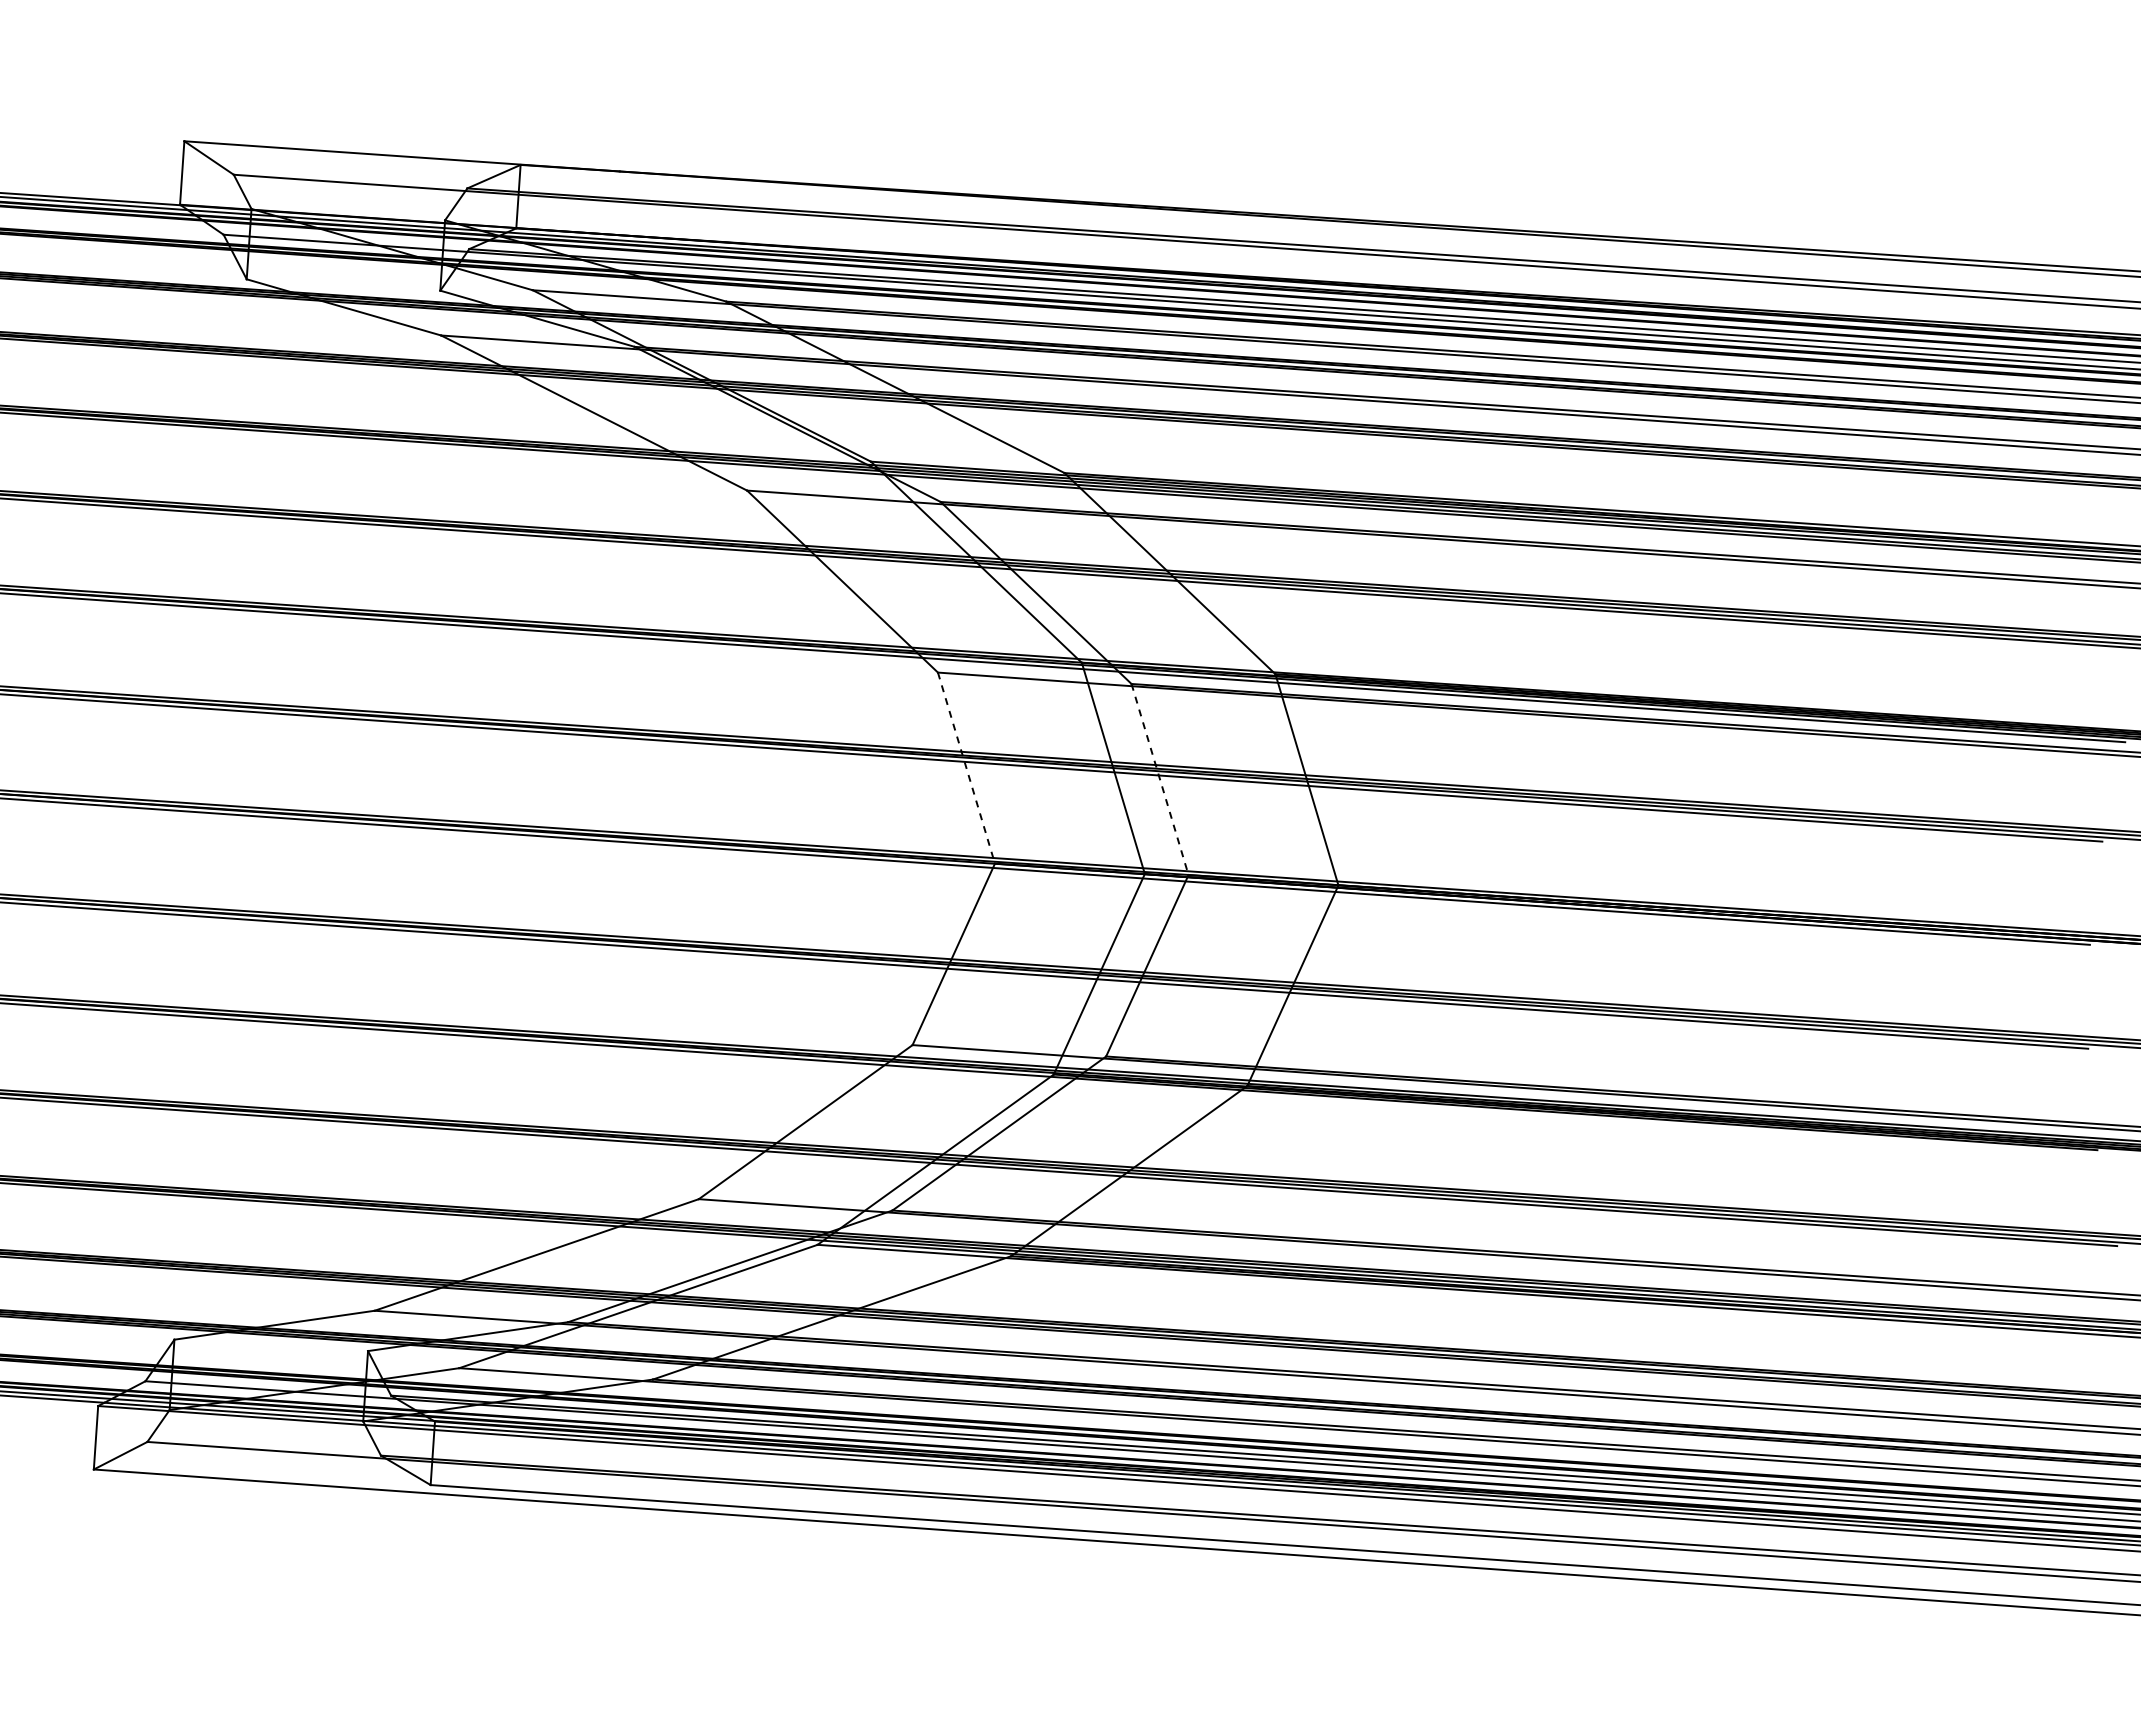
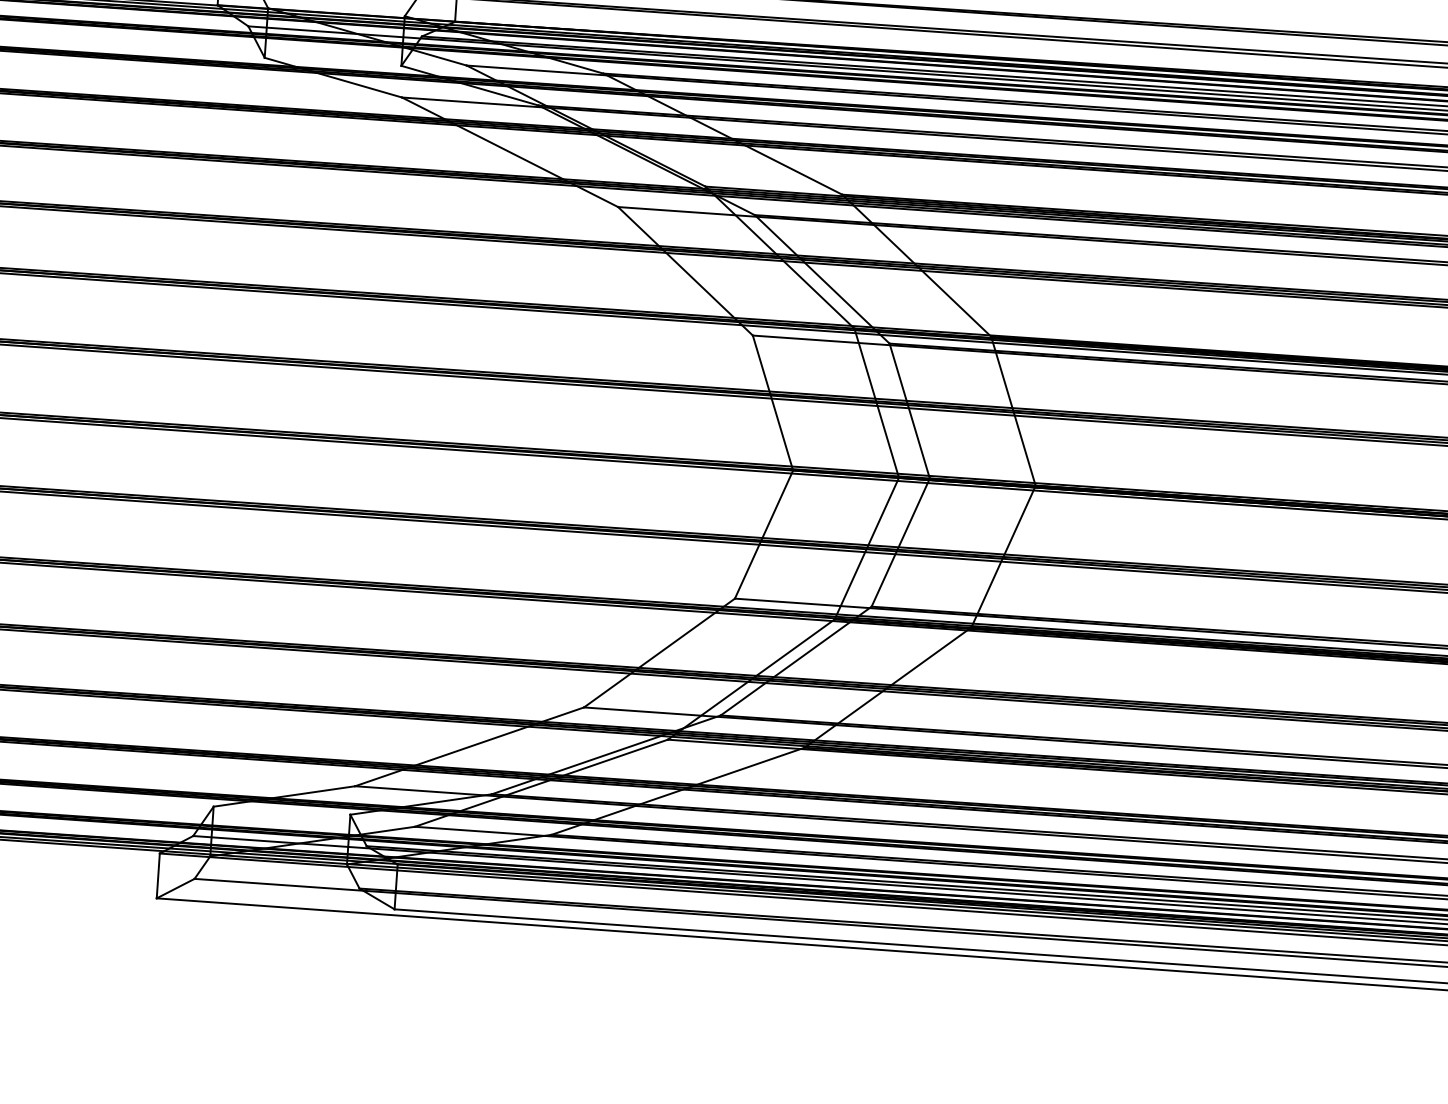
line: (966, 768) -> (773, 403), dashed -> solid
line: (1160, 779) -> (910, 411), dashed -> solid

